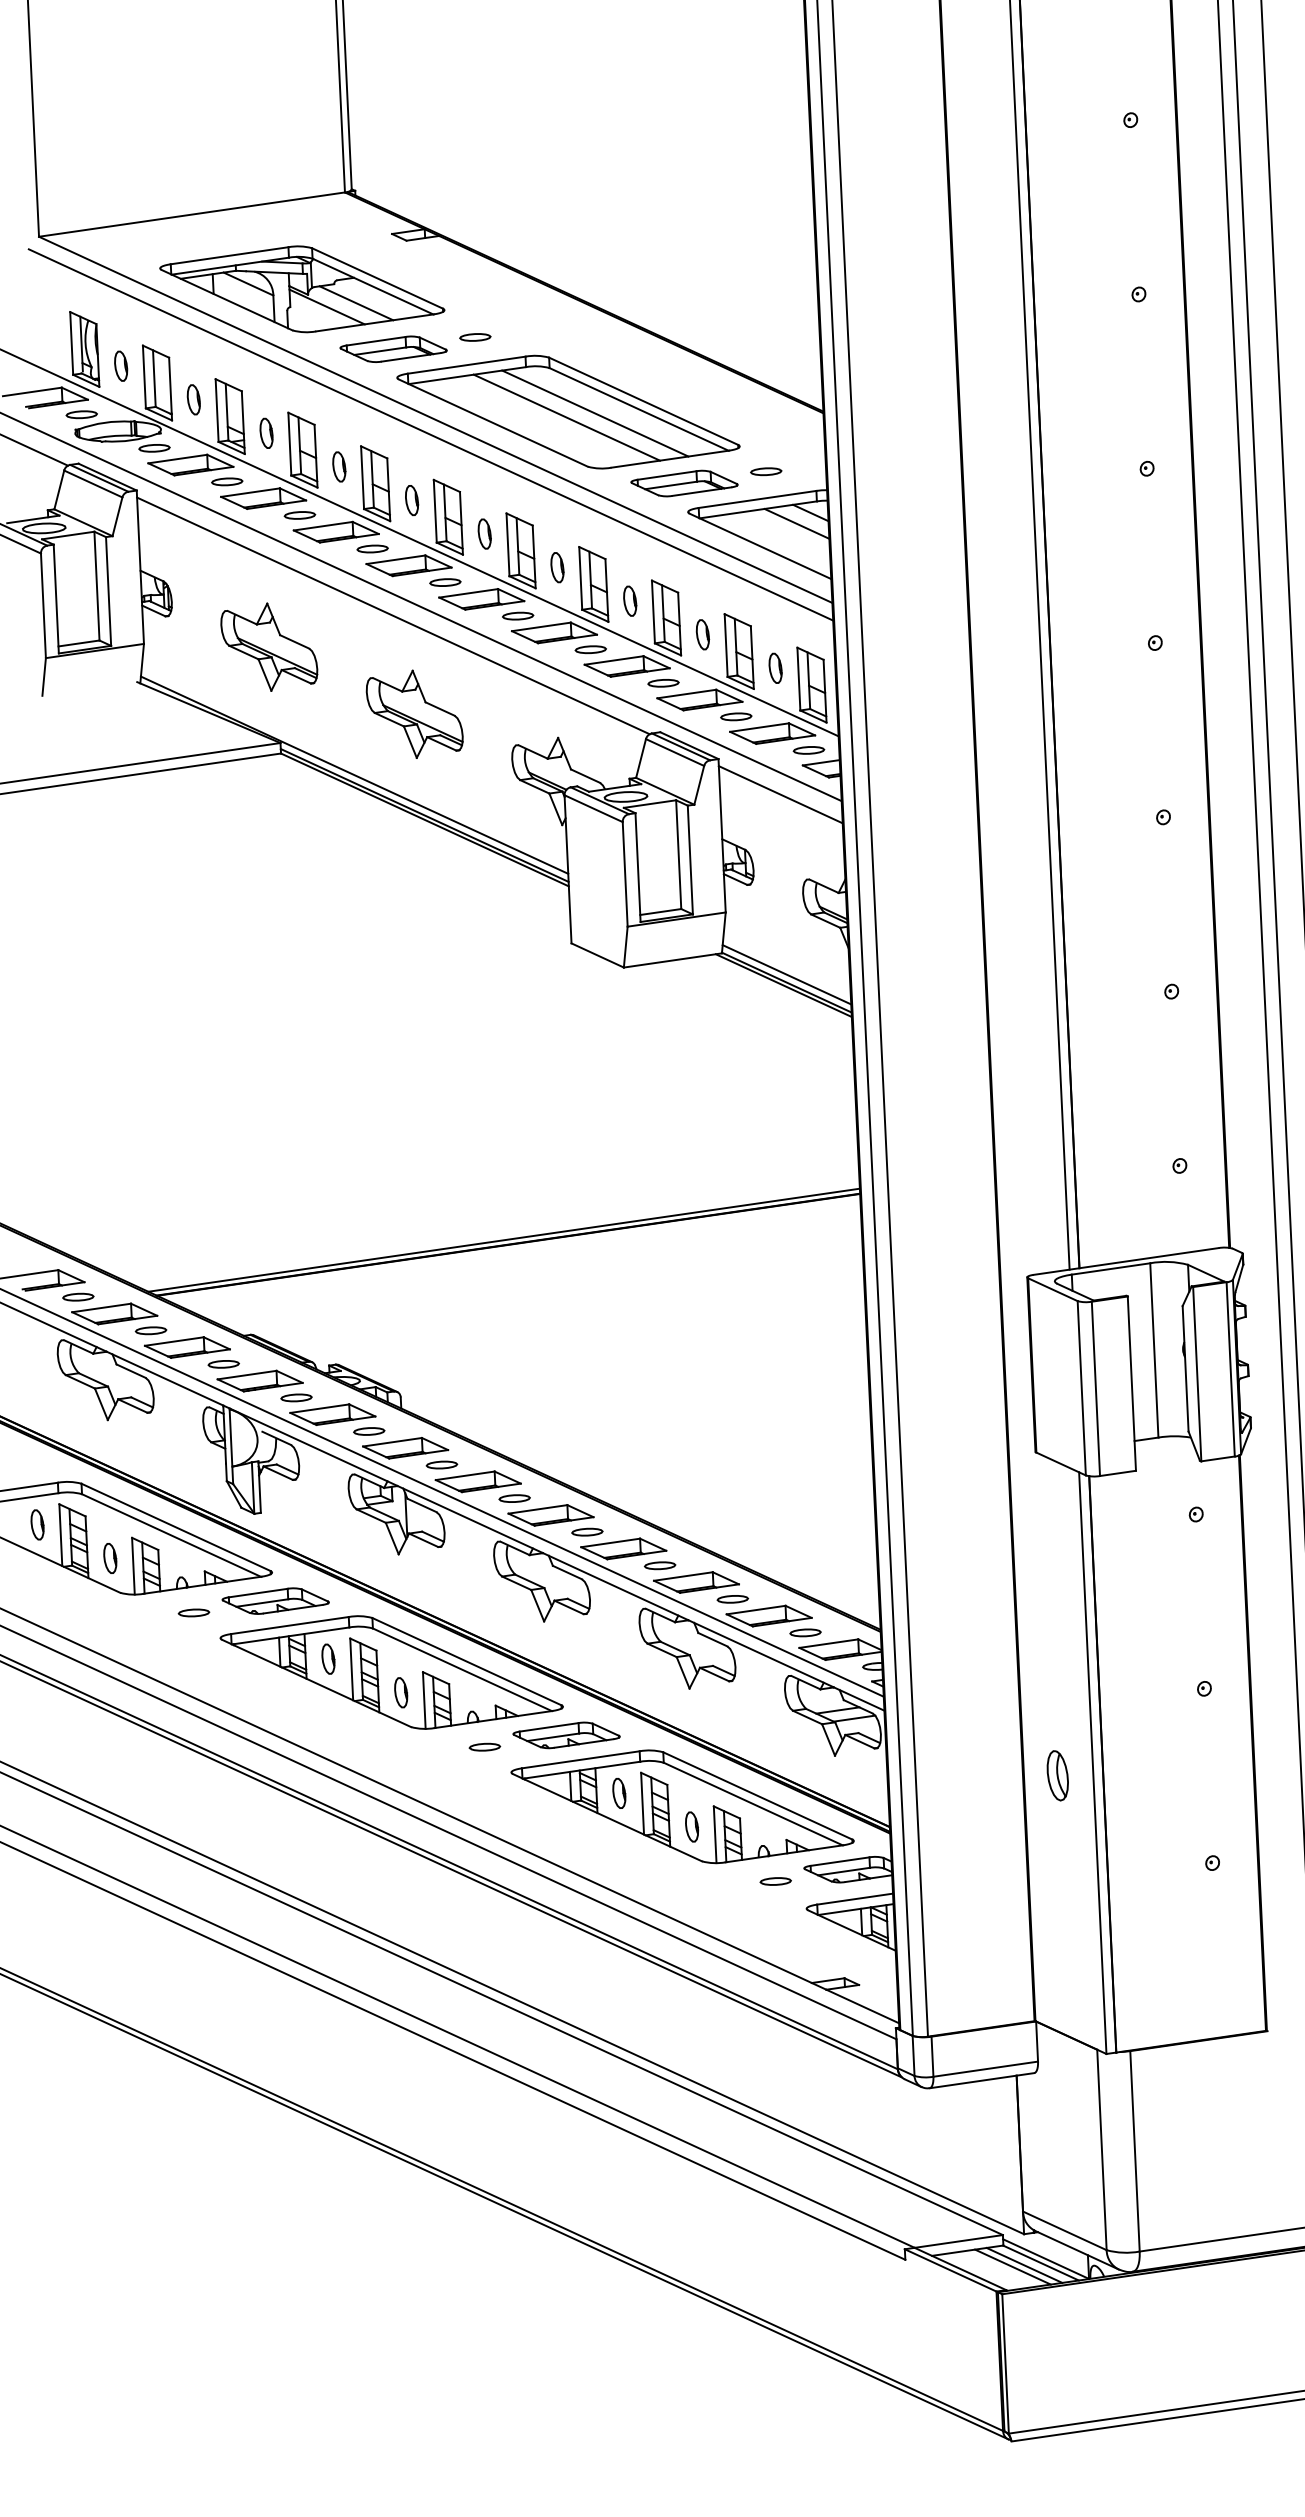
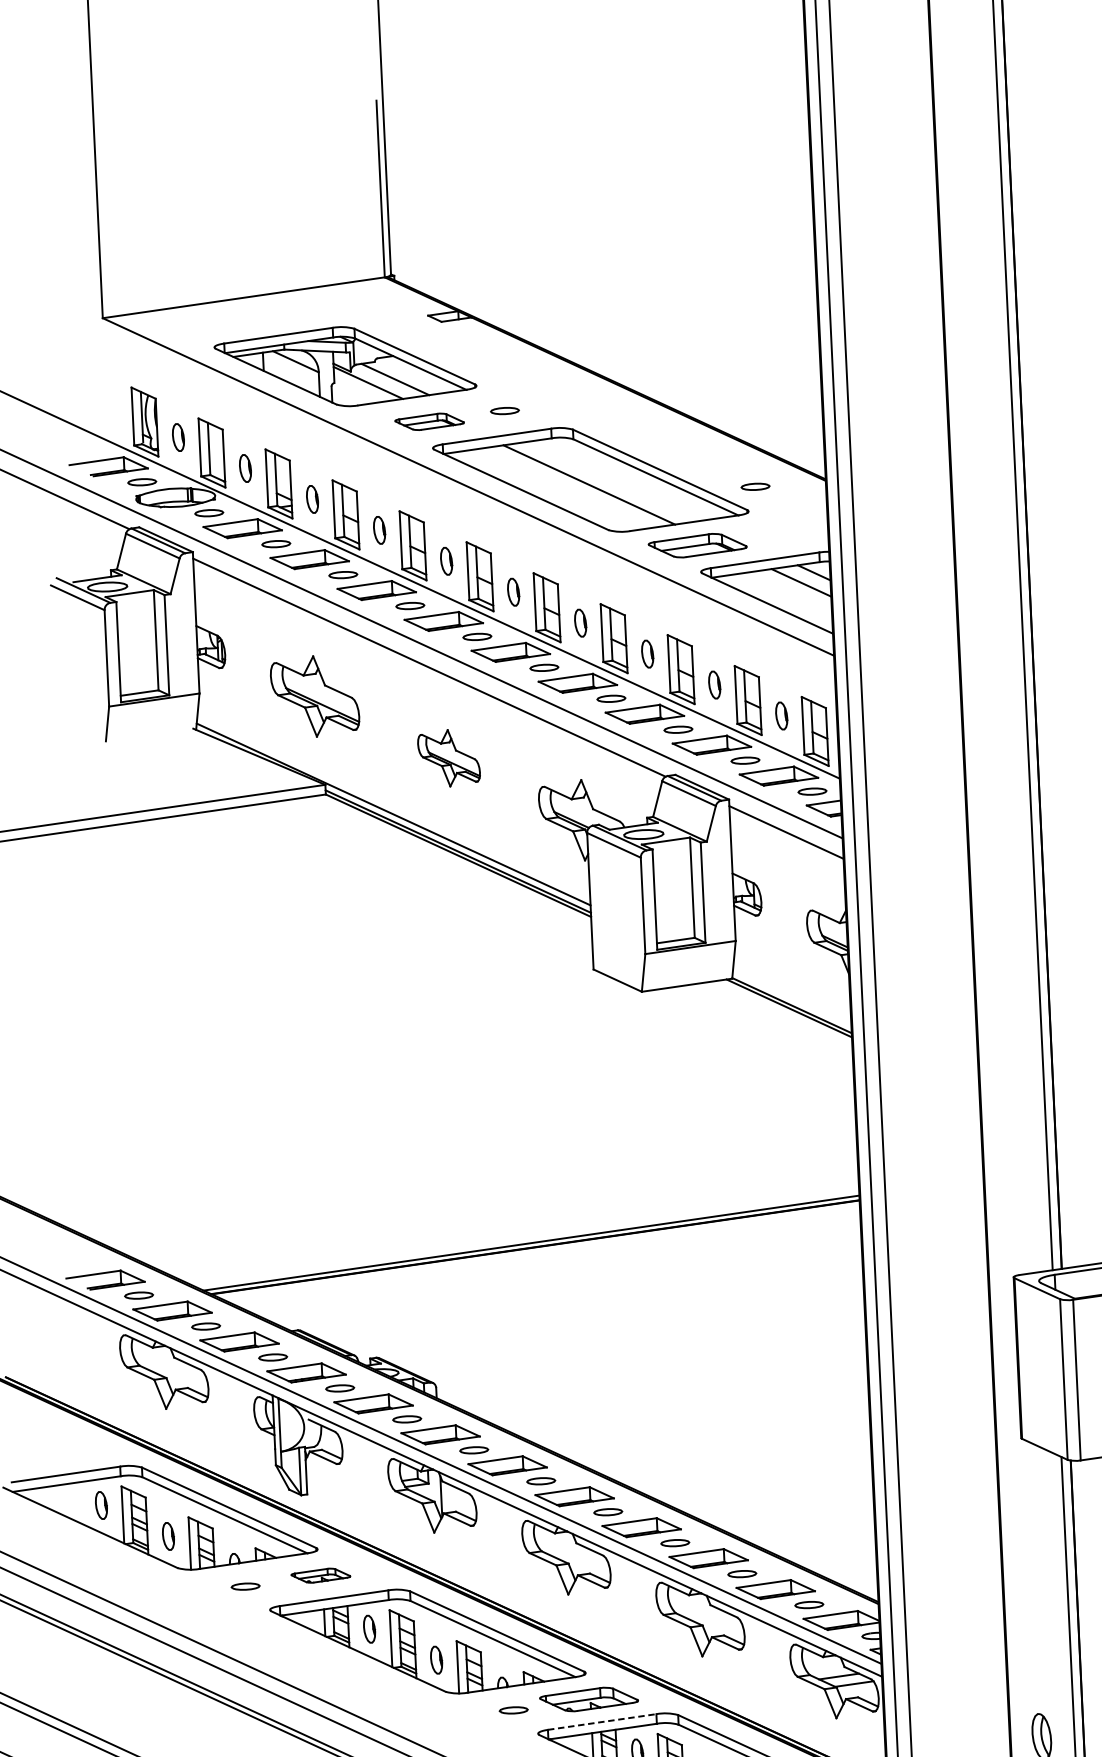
part: (393, 348) -> (429, 421), size x0.7
line: (595, 413) -> (615, 481), removed
line: (430, 434) -> (463, 500), removed
part: (766, 471) -> (755, 486), moved
part: (414, 713) -> (448, 757), size x0.7
line: (786, 974) -> (791, 998), removed
part: (275, 1600) -> (320, 1575), size x0.6
line: (581, 1759) -> (602, 1721), solid -> dashed

